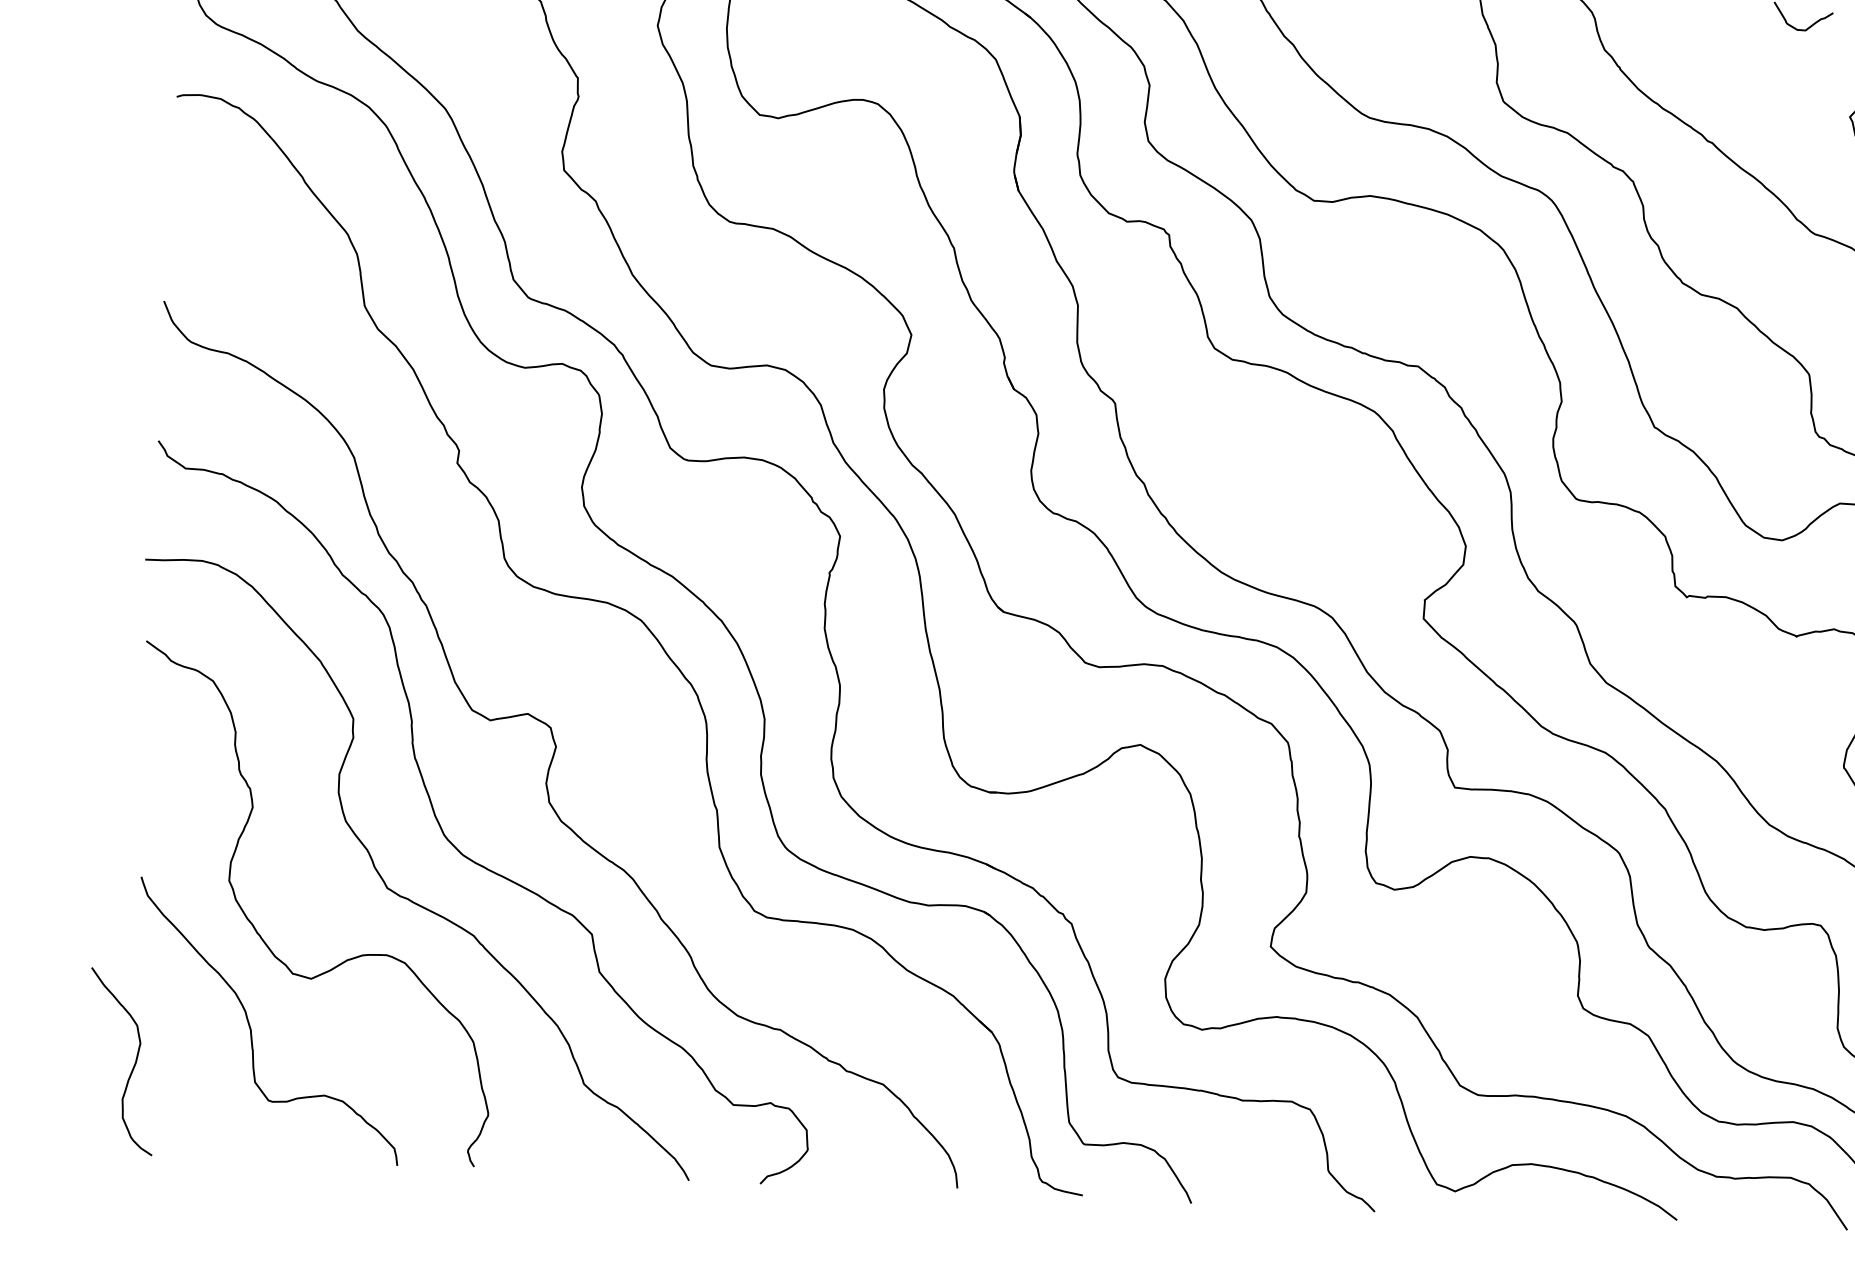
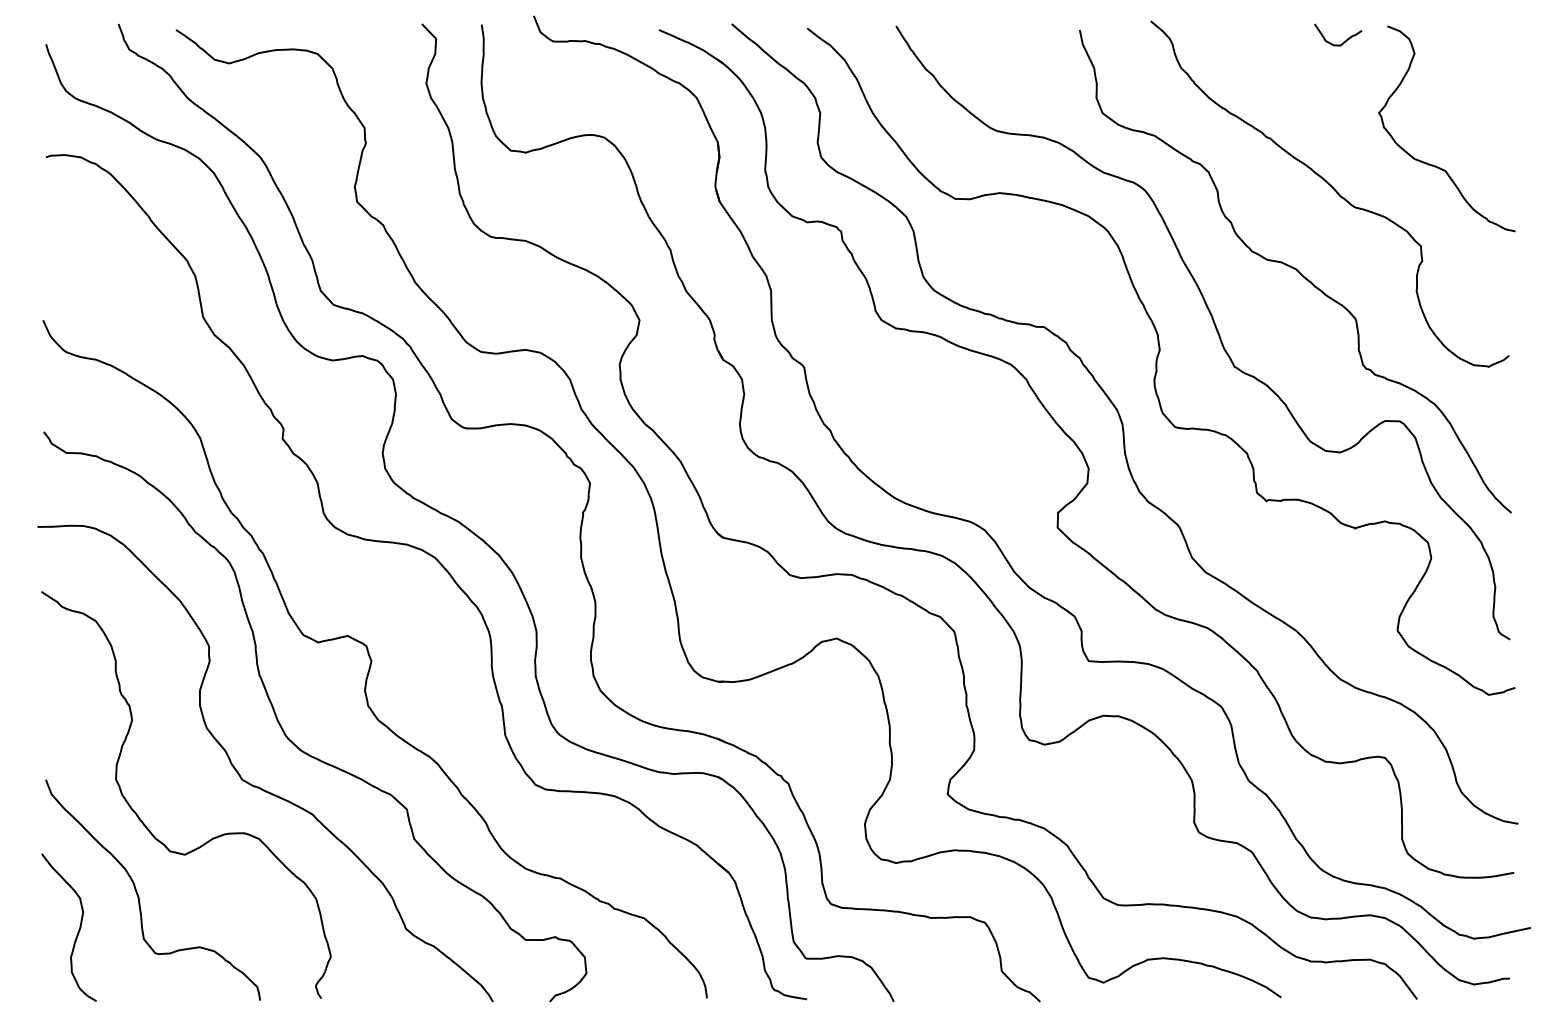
curve: (133, 1064) -> (78, 929), moved

